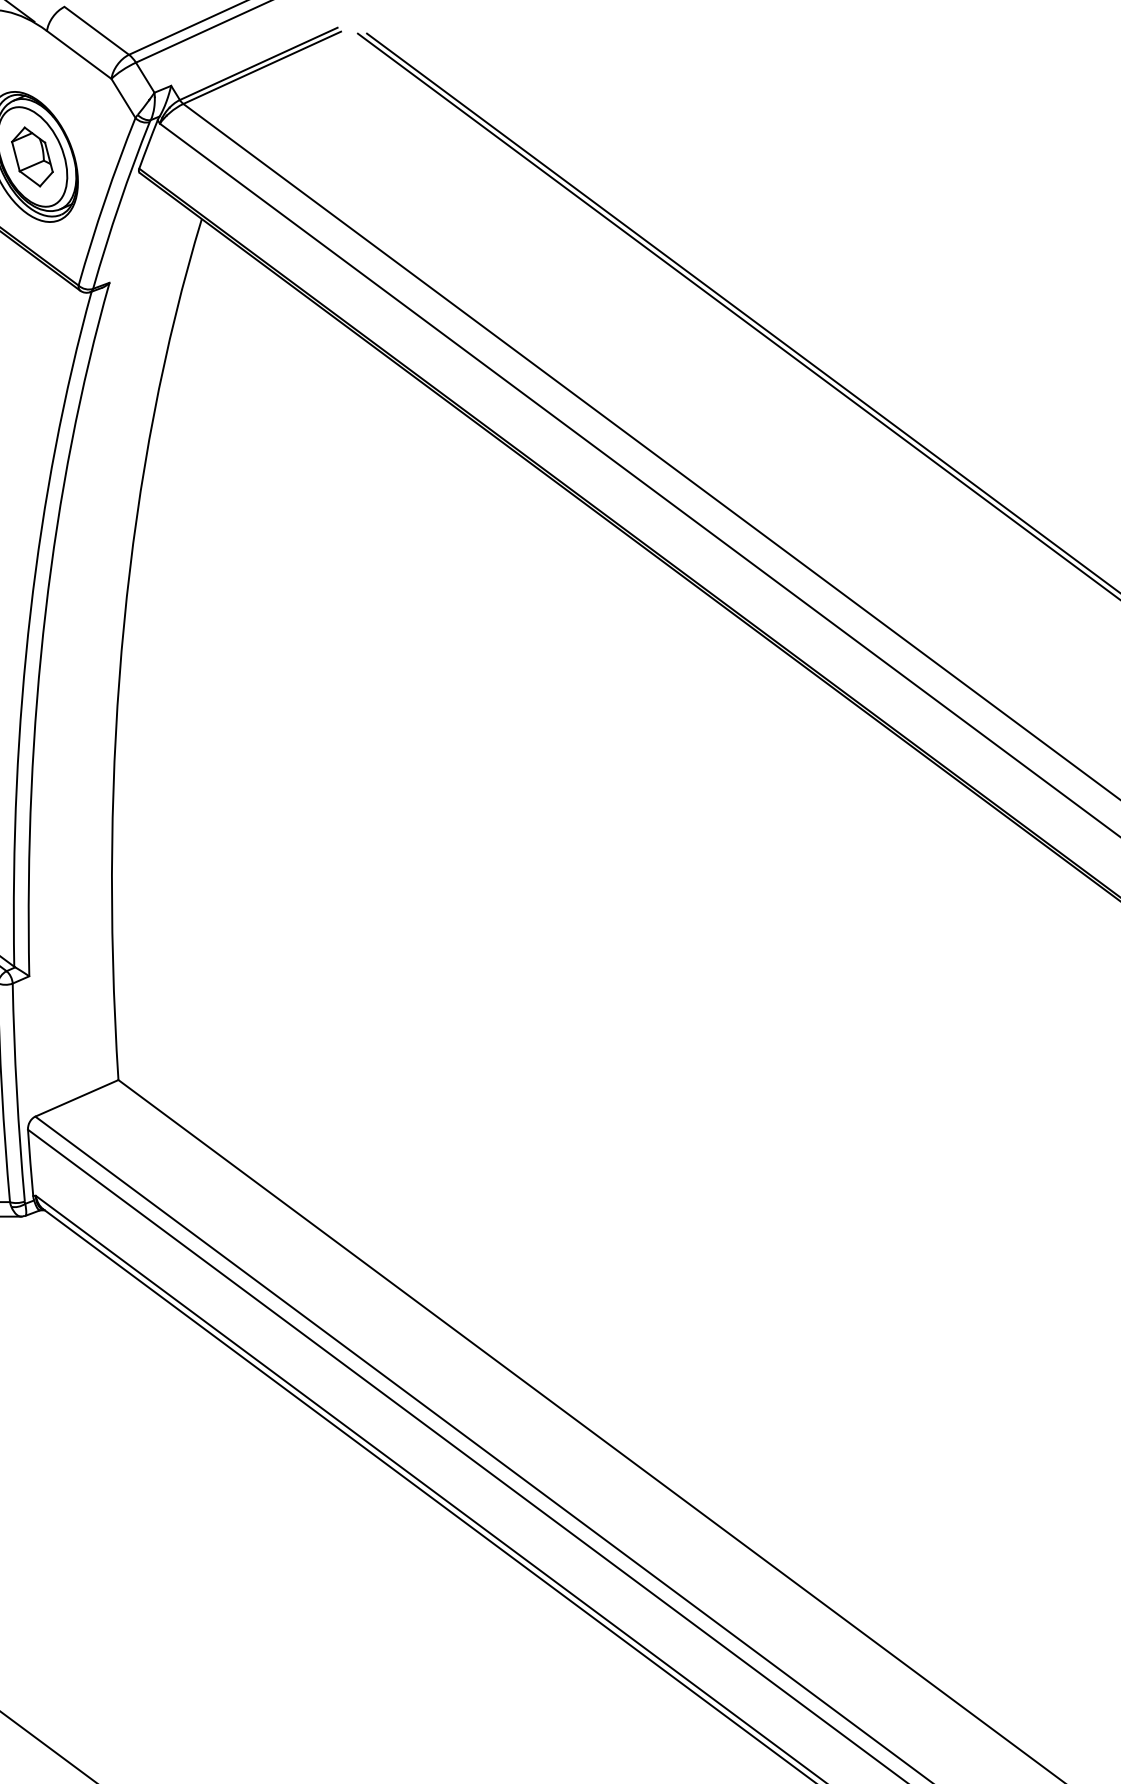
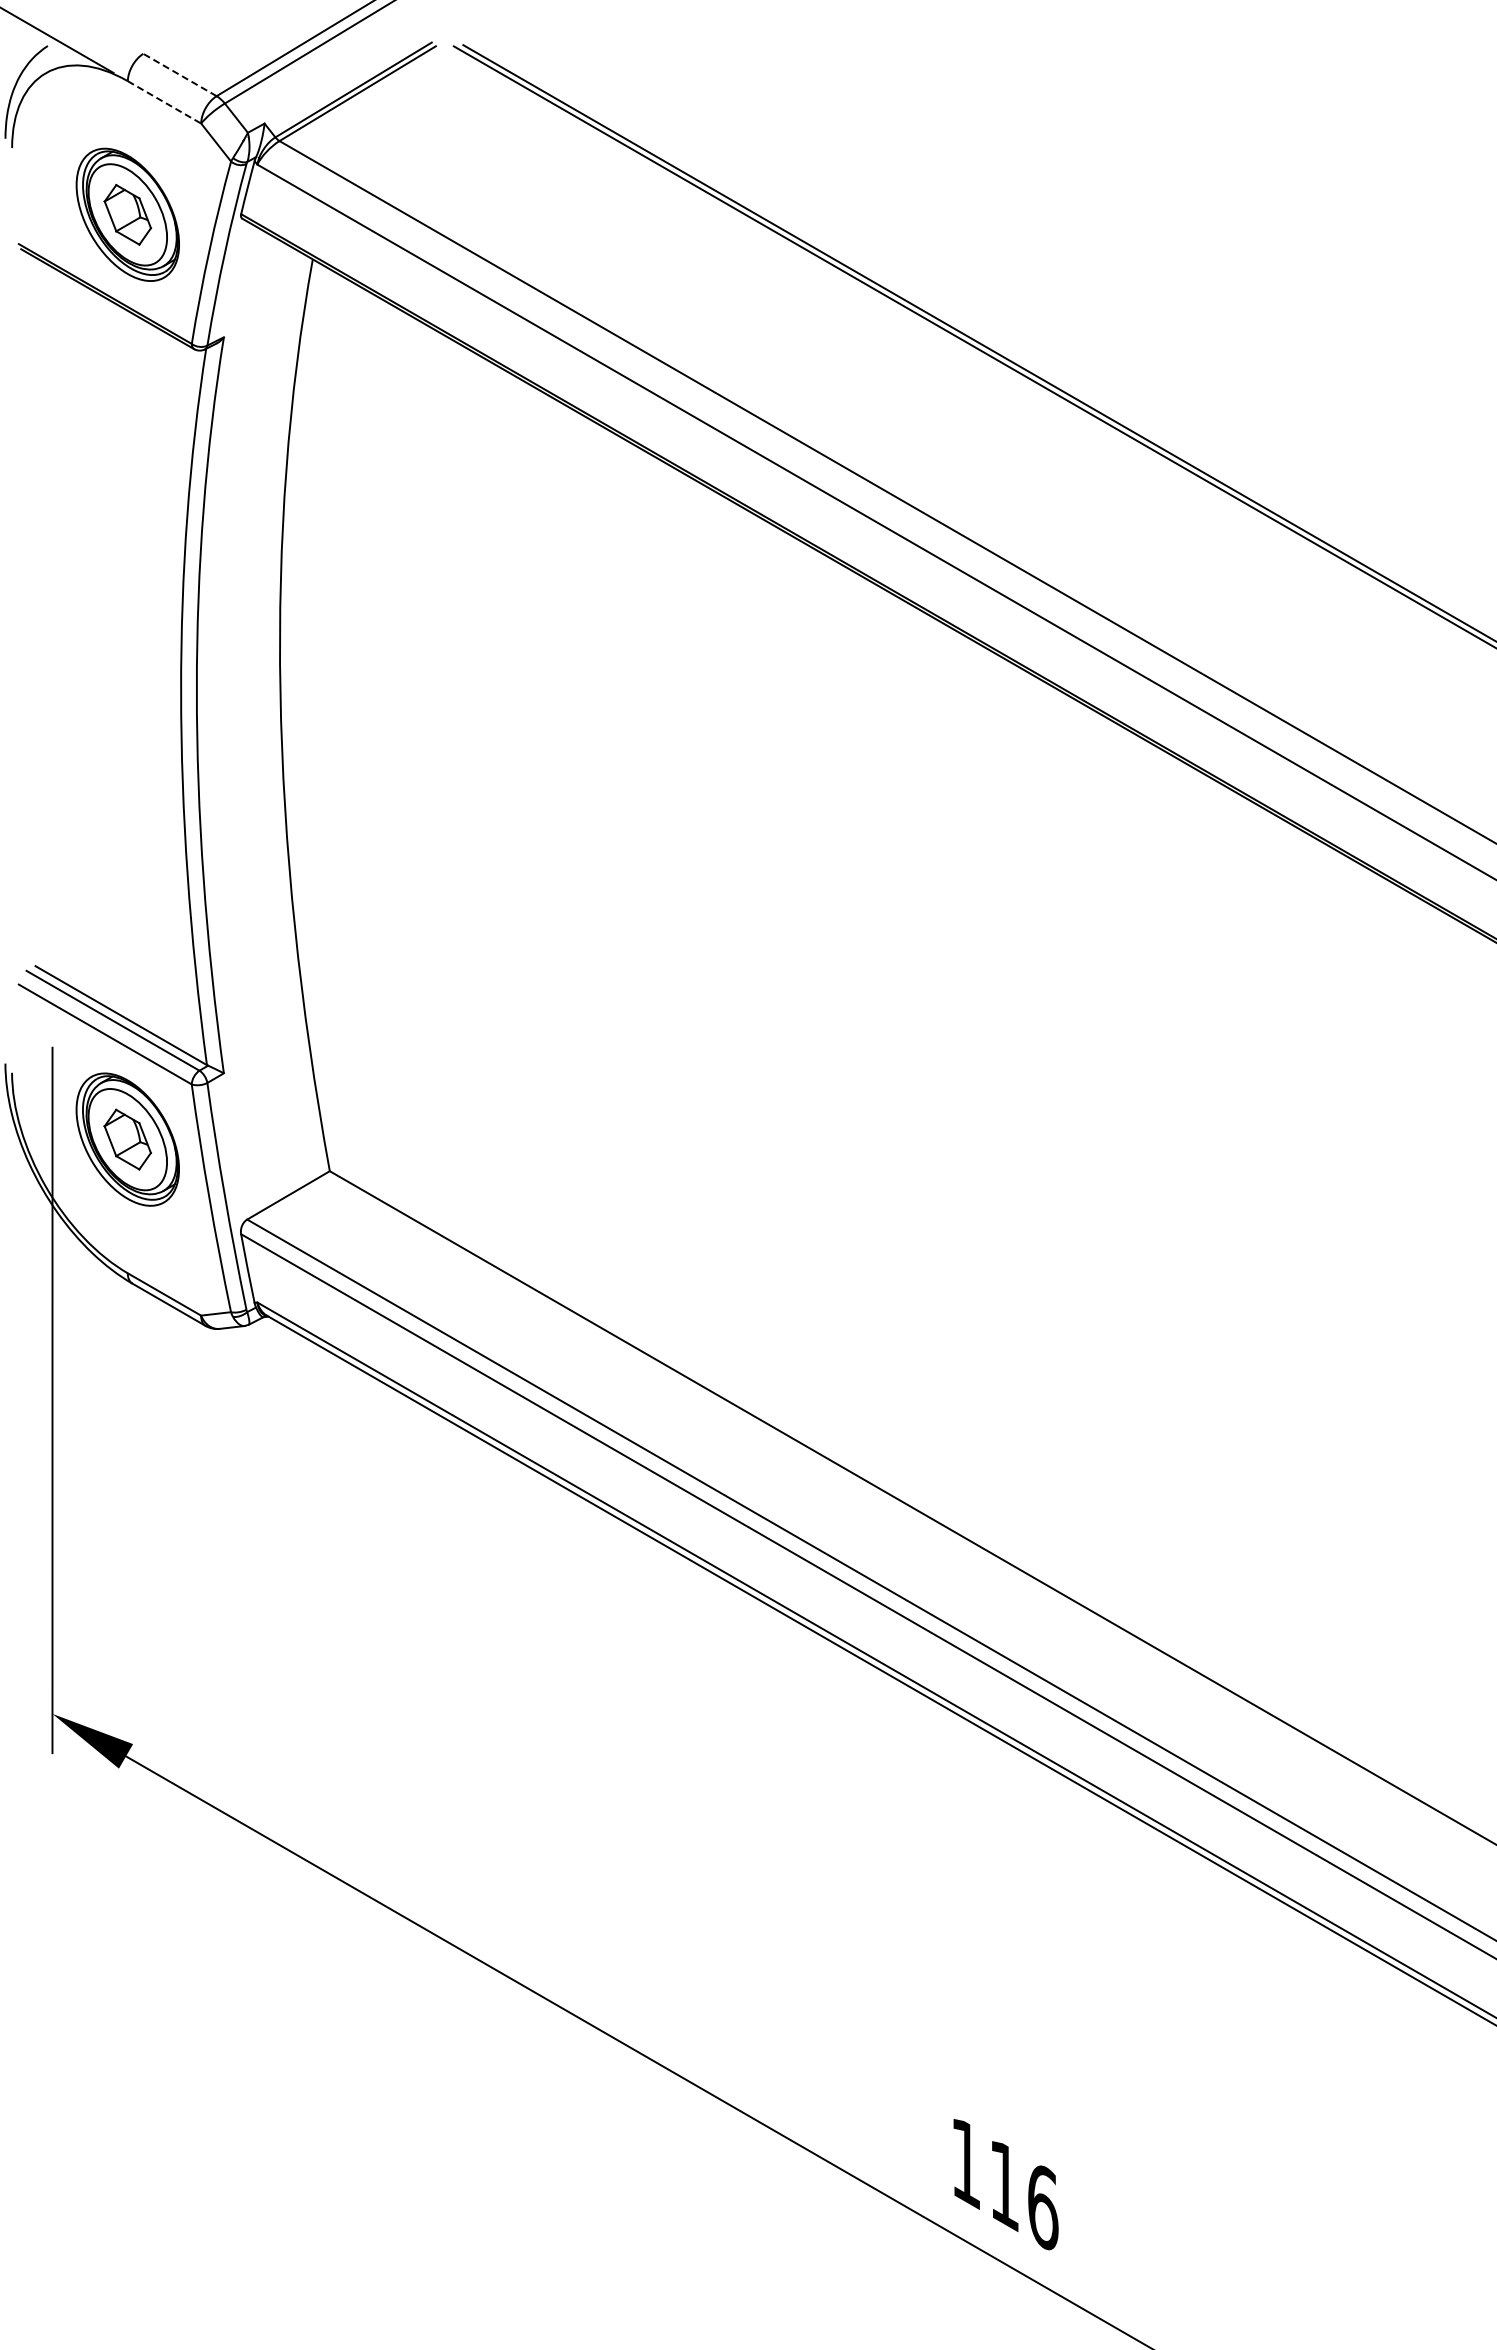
line: (96, 30) -> (179, 74), solid -> dashed
line: (79, 55) -> (164, 102), solid -> dashed

